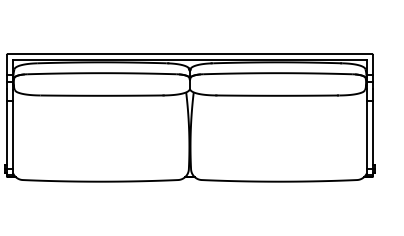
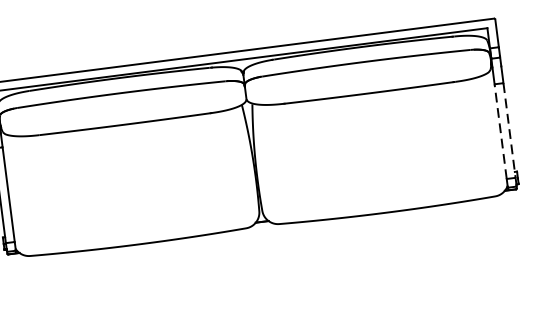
line: (366, 134) -> (500, 131), solid -> dashed
line: (373, 135) -> (510, 131), solid -> dashed

